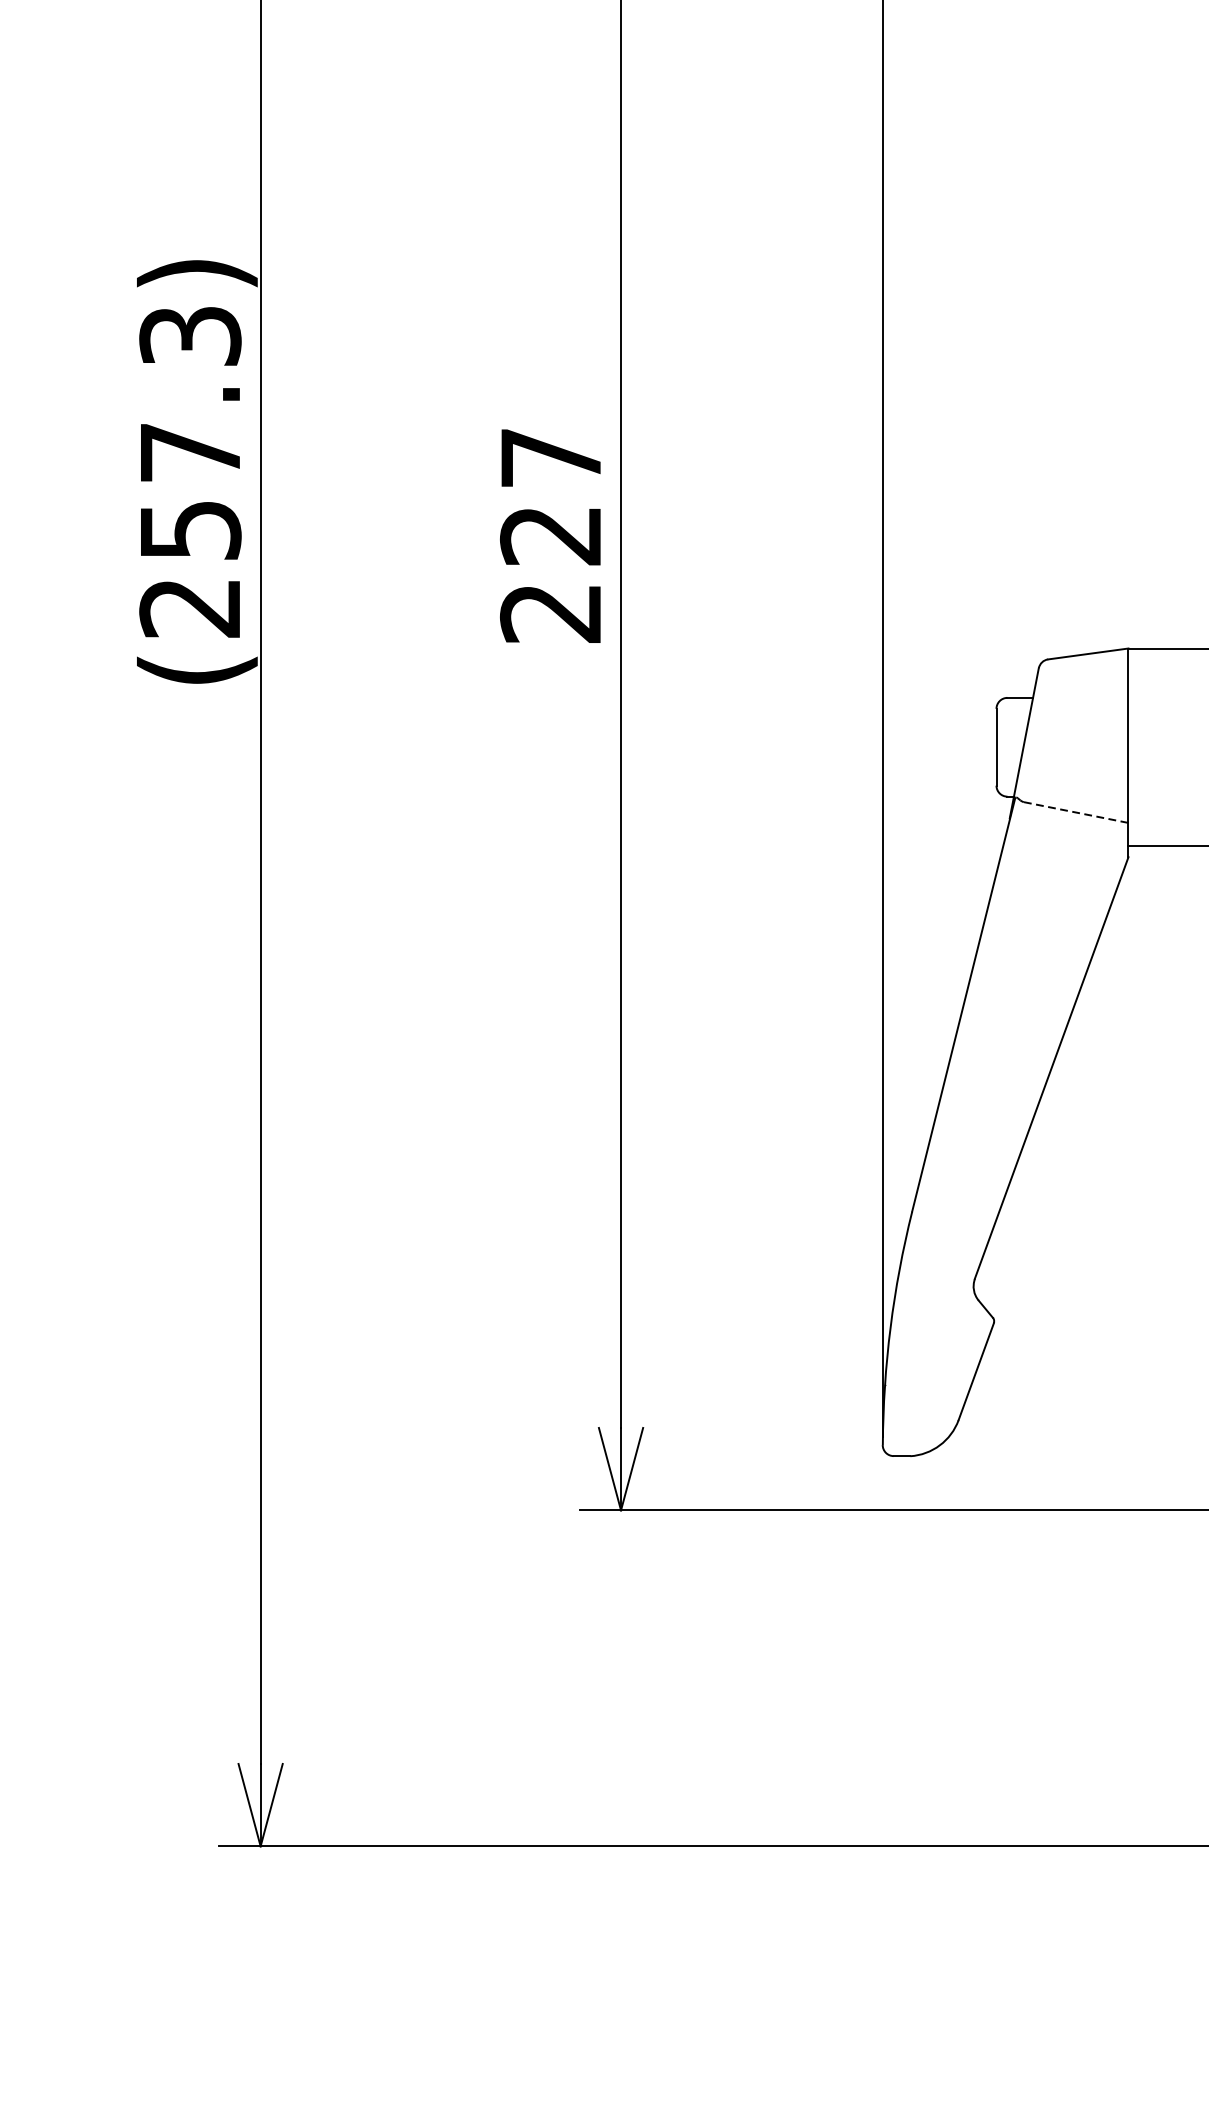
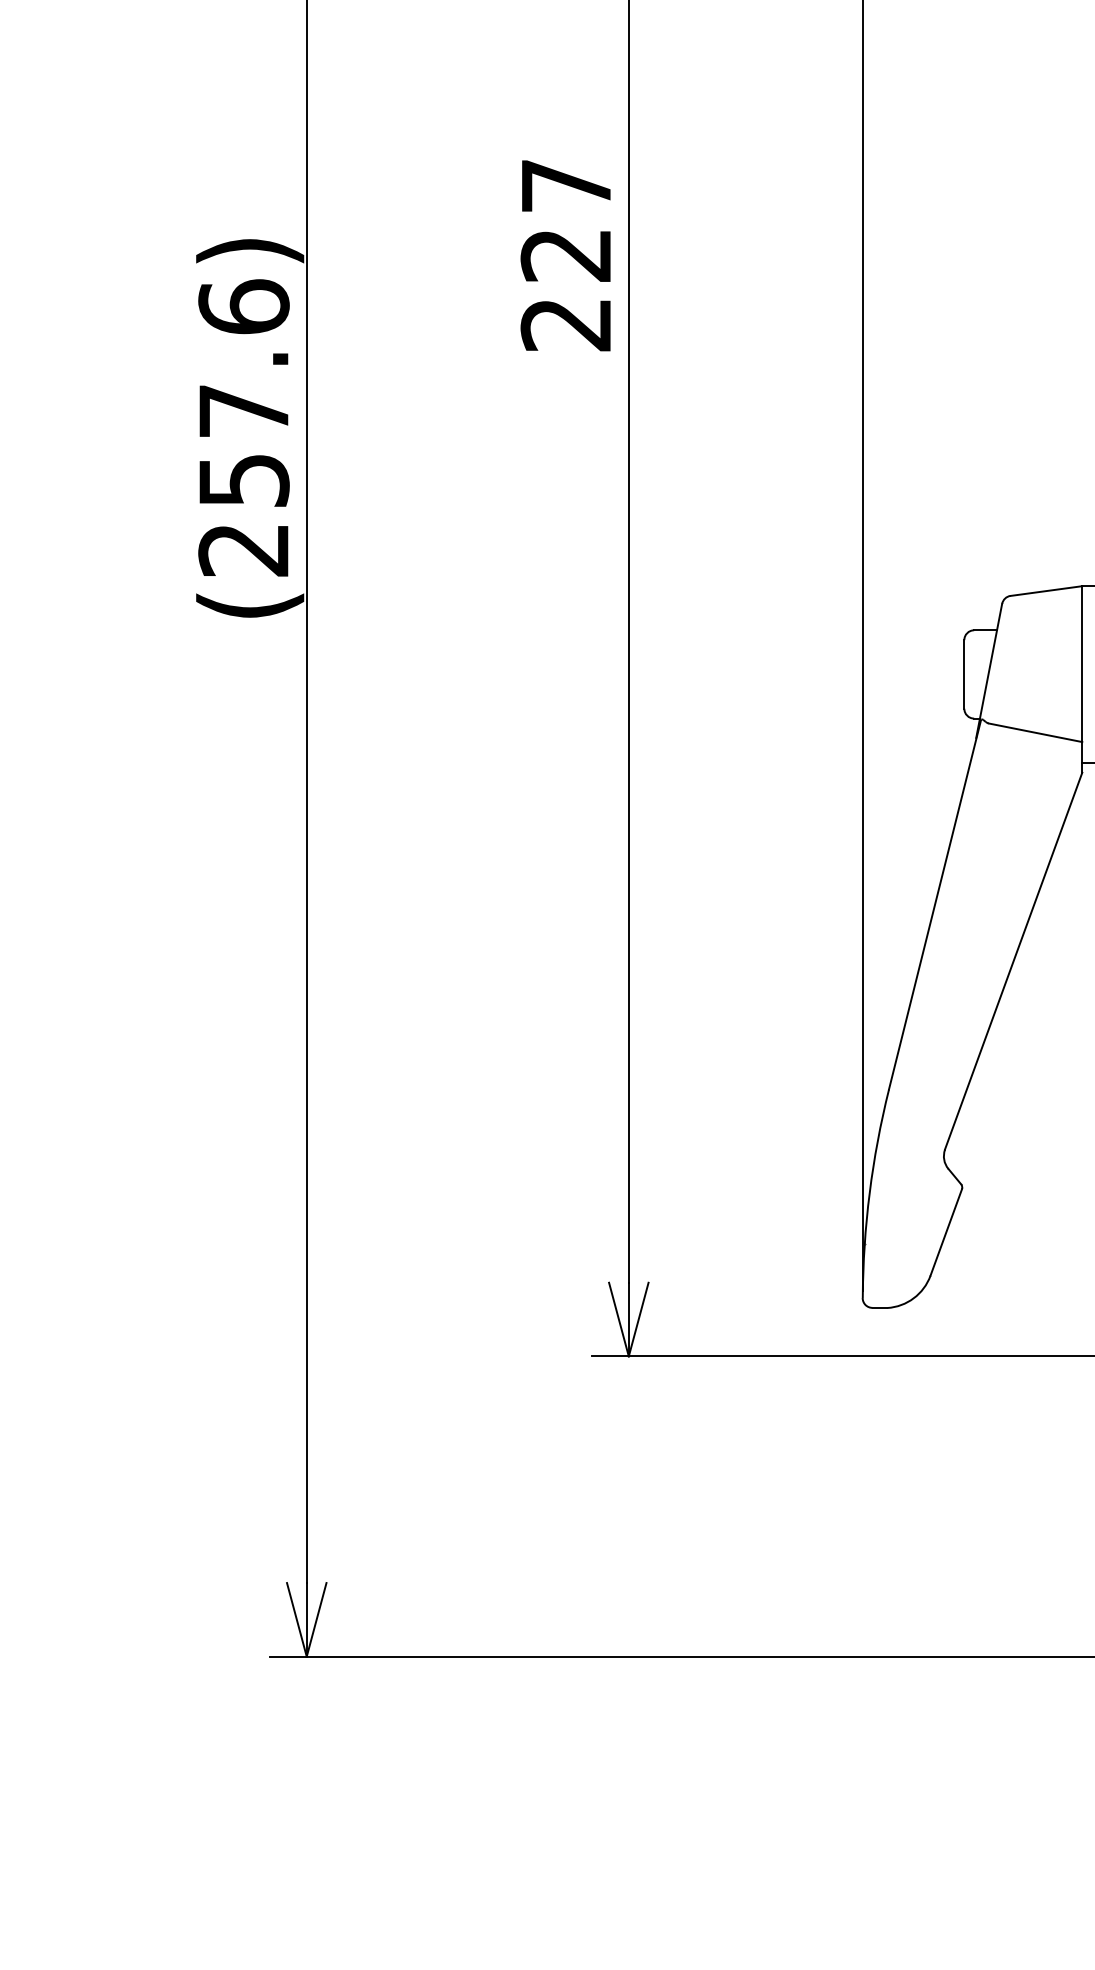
text: (189, 335) -> (243, 306), (257.3) -> (257.6)
text: (550, 535) -> (565, 255), moved
line: (1076, 812) -> (1035, 732), dashed -> solid

